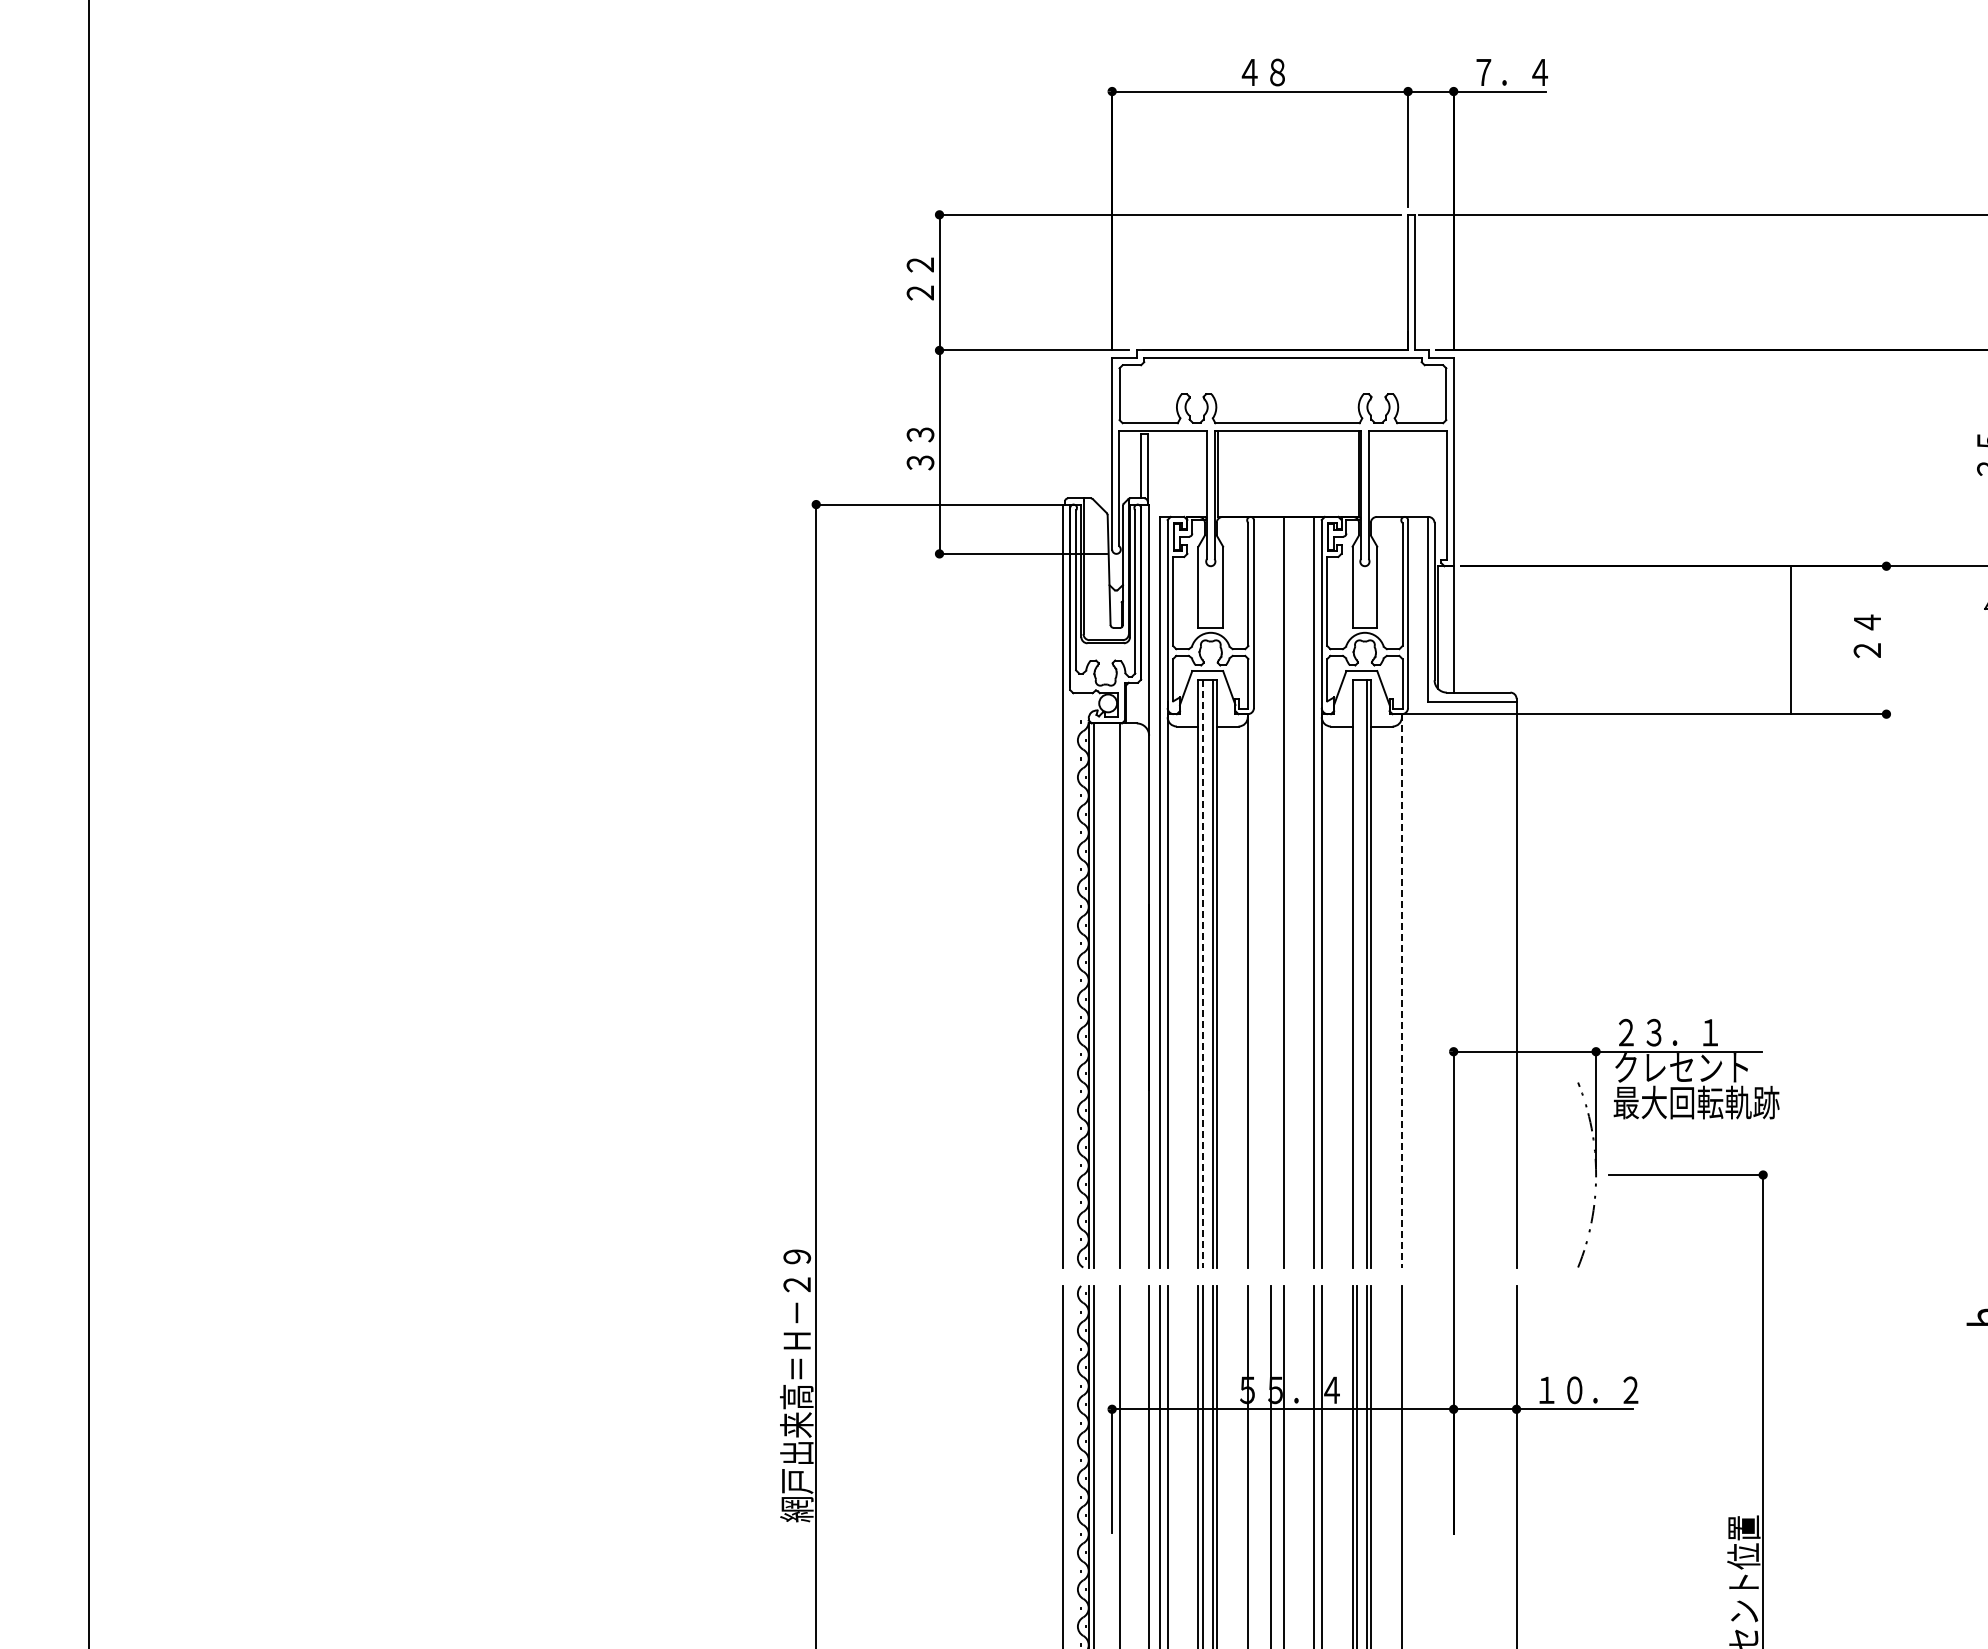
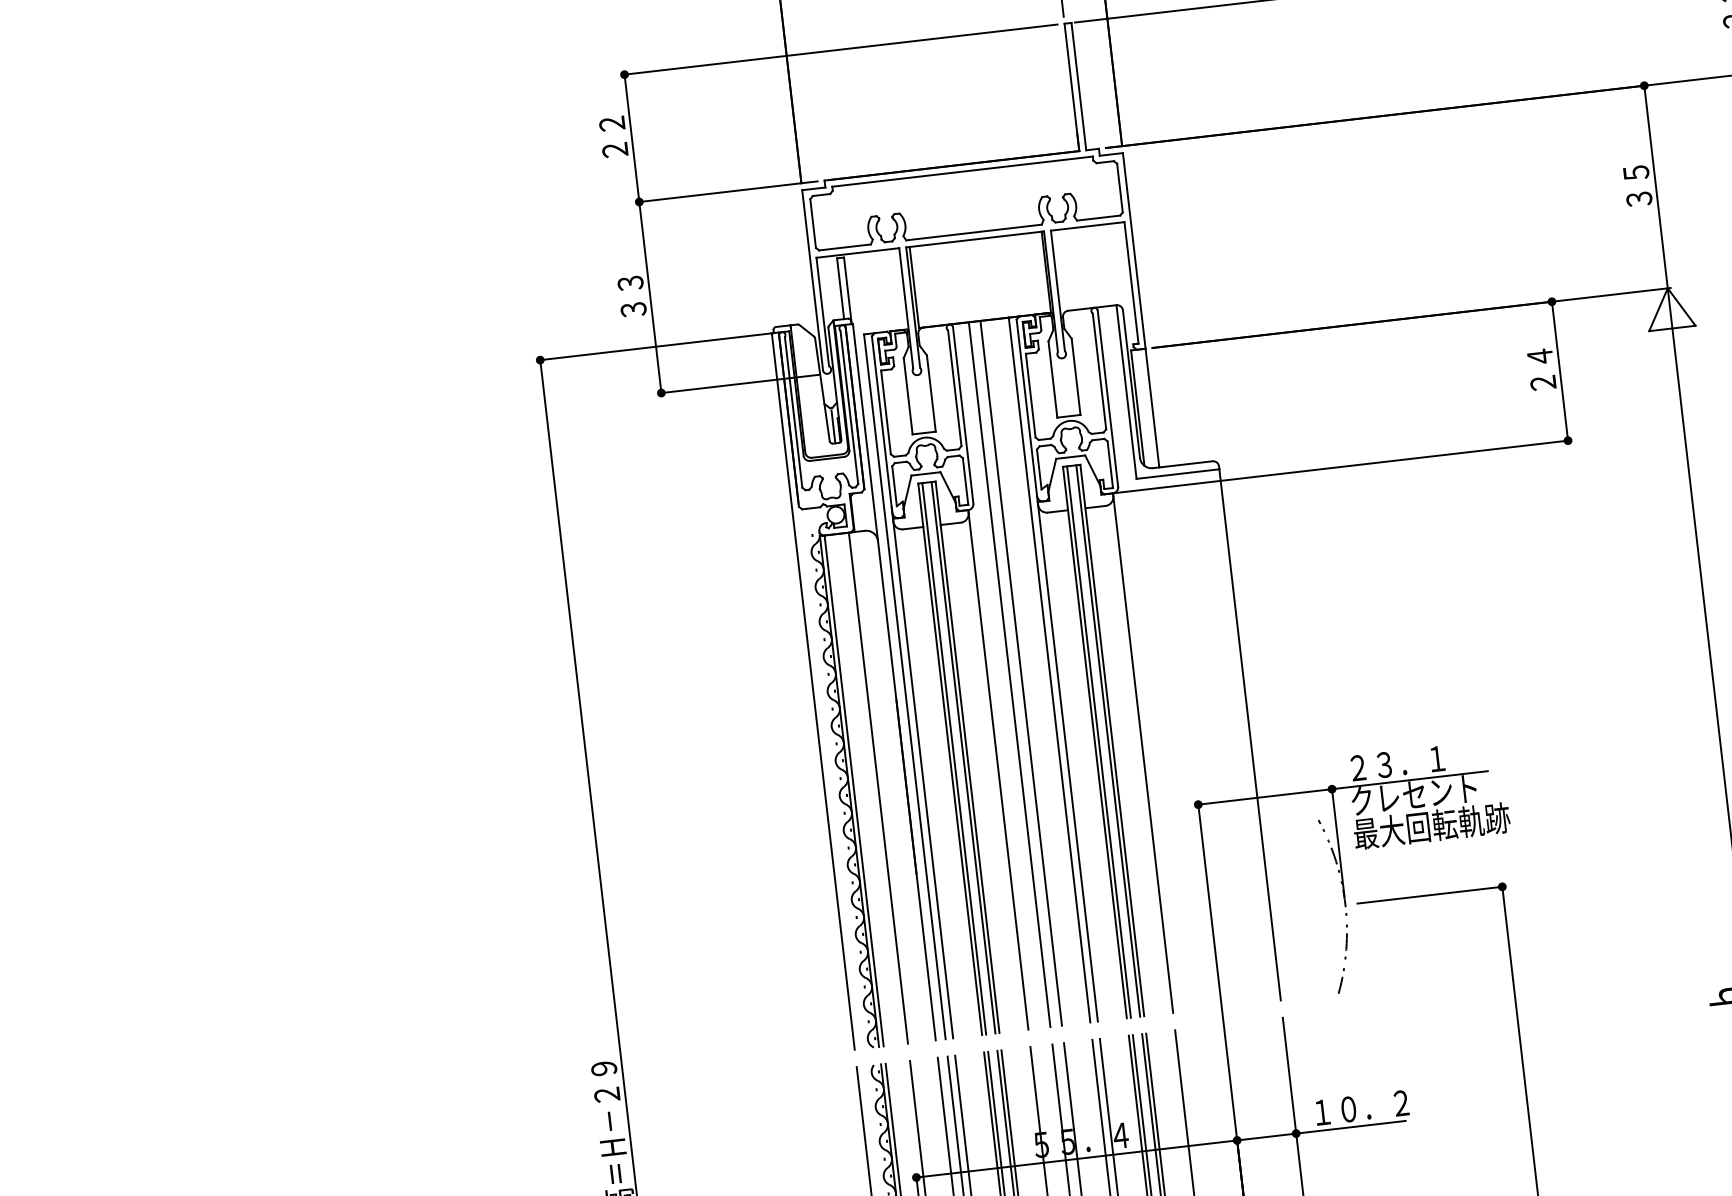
line: (1116, 610) -> (833, 426), added
line: (1791, 640) -> (1560, 371), moved
line: (1271, 891) -> (1009, 674), added
line: (1202, 973) -> (953, 758), dashed -> solid
line: (1356, 973) -> (1098, 741), added
line: (1401, 990) -> (1142, 752), dashed -> solid

